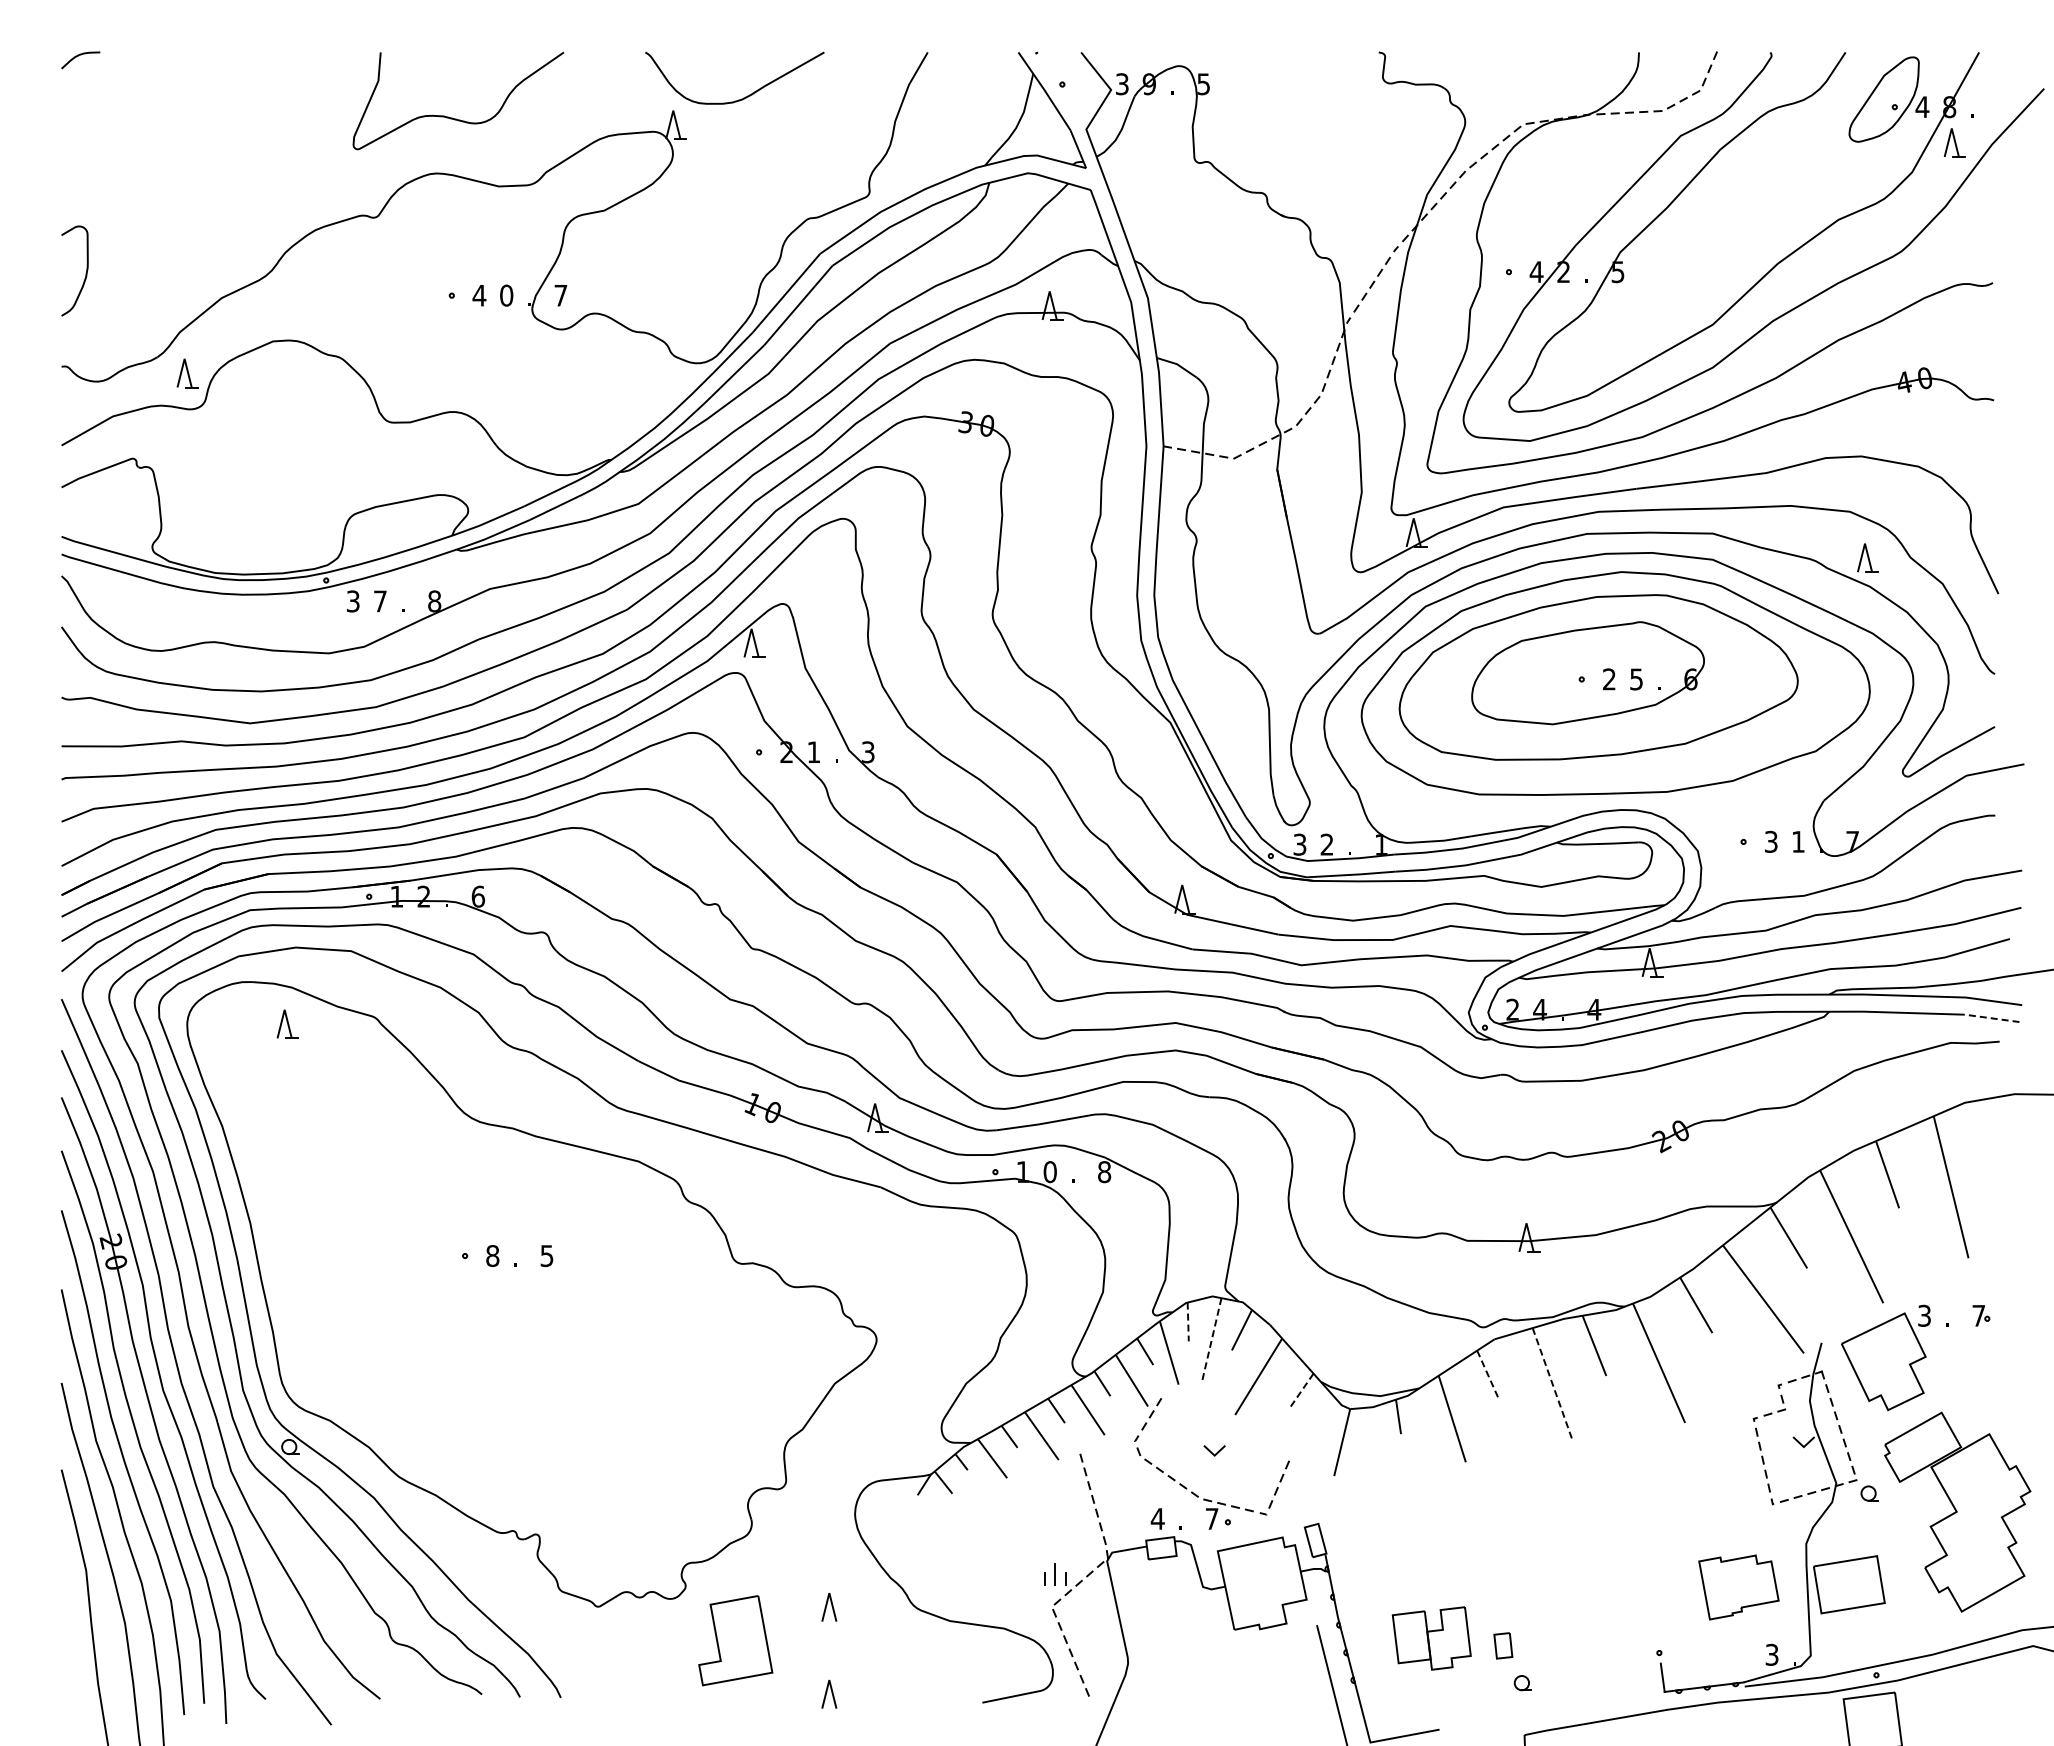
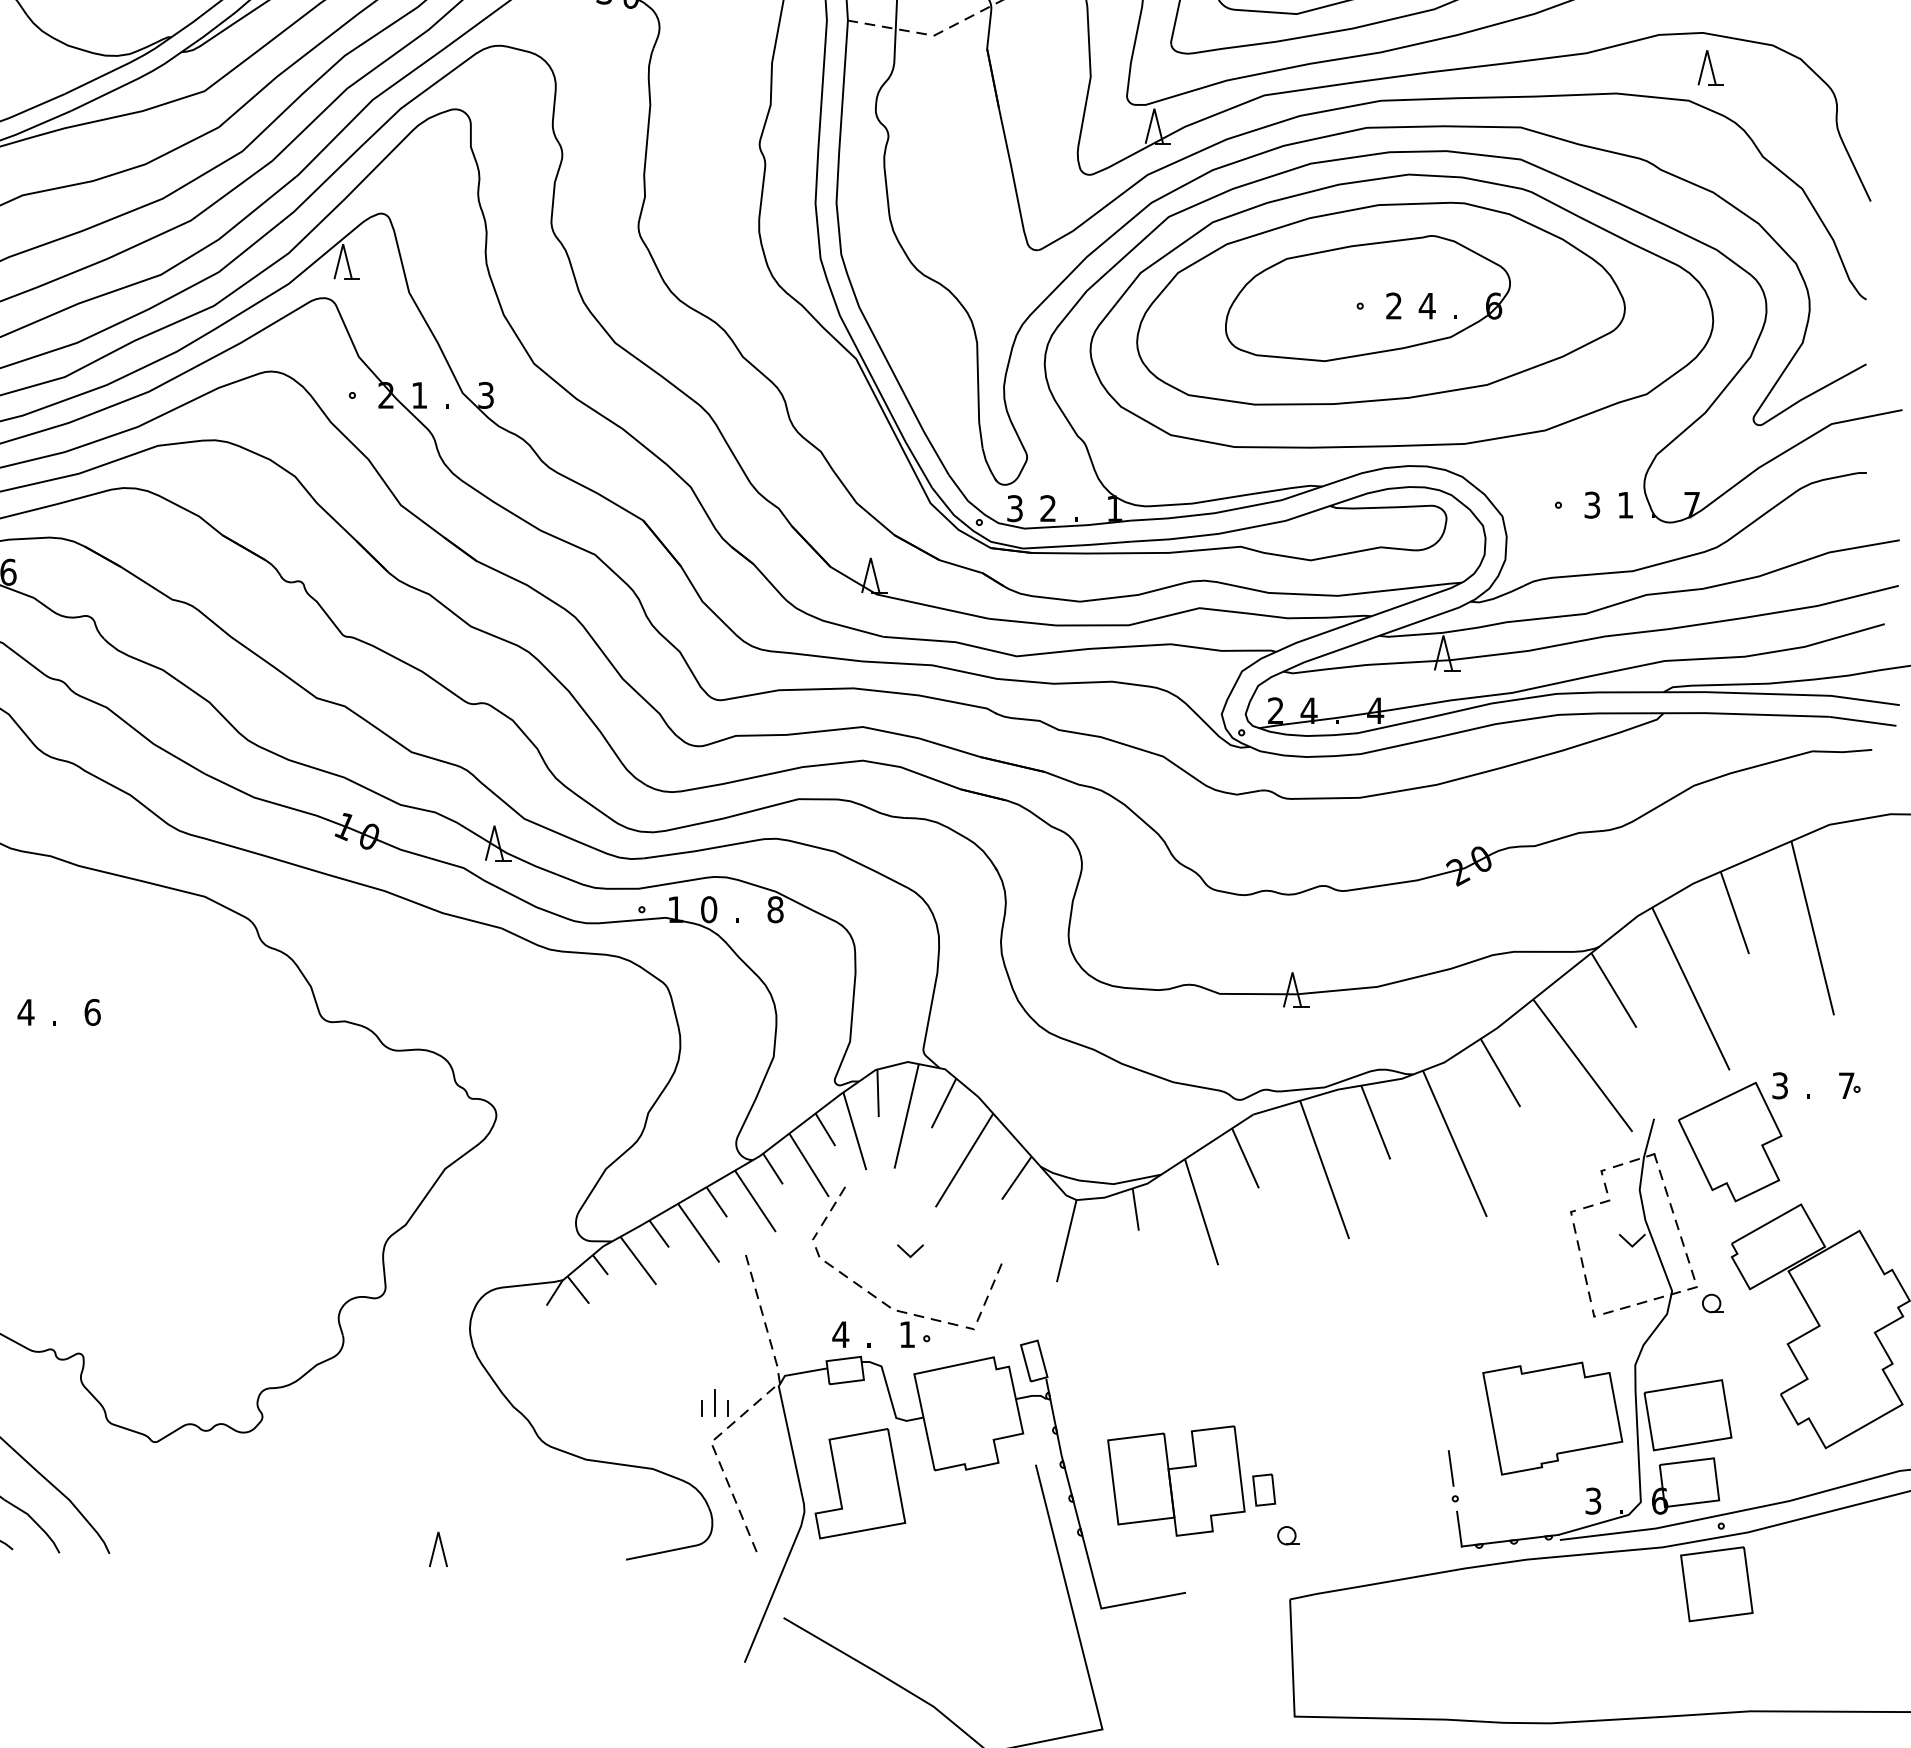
part: (1867, 557) -> (1710, 67), moved
text: (1636, 679) -> (1427, 306), 5 -> 4
line: (1992, 1018) -> (1863, 721), dashed -> solid
text: (492, 1256) -> (25, 1013), 8 -> 4
text: (546, 1256) -> (91, 1013), 5 -> 6
line: (1188, 1322) -> (878, 1093), dashed -> solid
line: (1211, 1340) -> (906, 1115), dashed -> solid
line: (1488, 1375) -> (1245, 1158), dashed -> solid
line: (1552, 1384) -> (1324, 1169), dashed -> solid
line: (1301, 1391) -> (1016, 1178), dashed -> solid
text: (1212, 1518) -> (907, 1334), 7 -> 1
part: (1738, 1587) -> (1552, 1418), size x1.43
line: (831, 1606) -> (441, 1441), removed
line: (1655, 1628) -> (1450, 1468), added
part: (1431, 1638) -> (1176, 1481), size x1.43
part: (735, 1640) -> (860, 1483), moved
part: (1847, 1642) -> (1685, 1485), added

